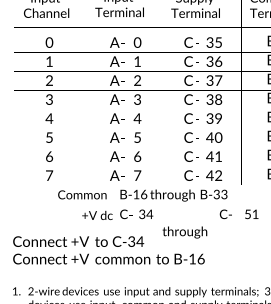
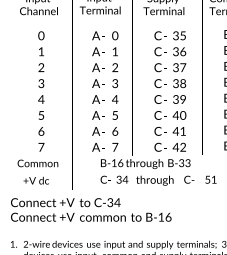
text: (82, 194) -> (38, 163), moved
text: (97, 215) -> (36, 180), moved
text: (184, 232) -> (154, 180), moved

